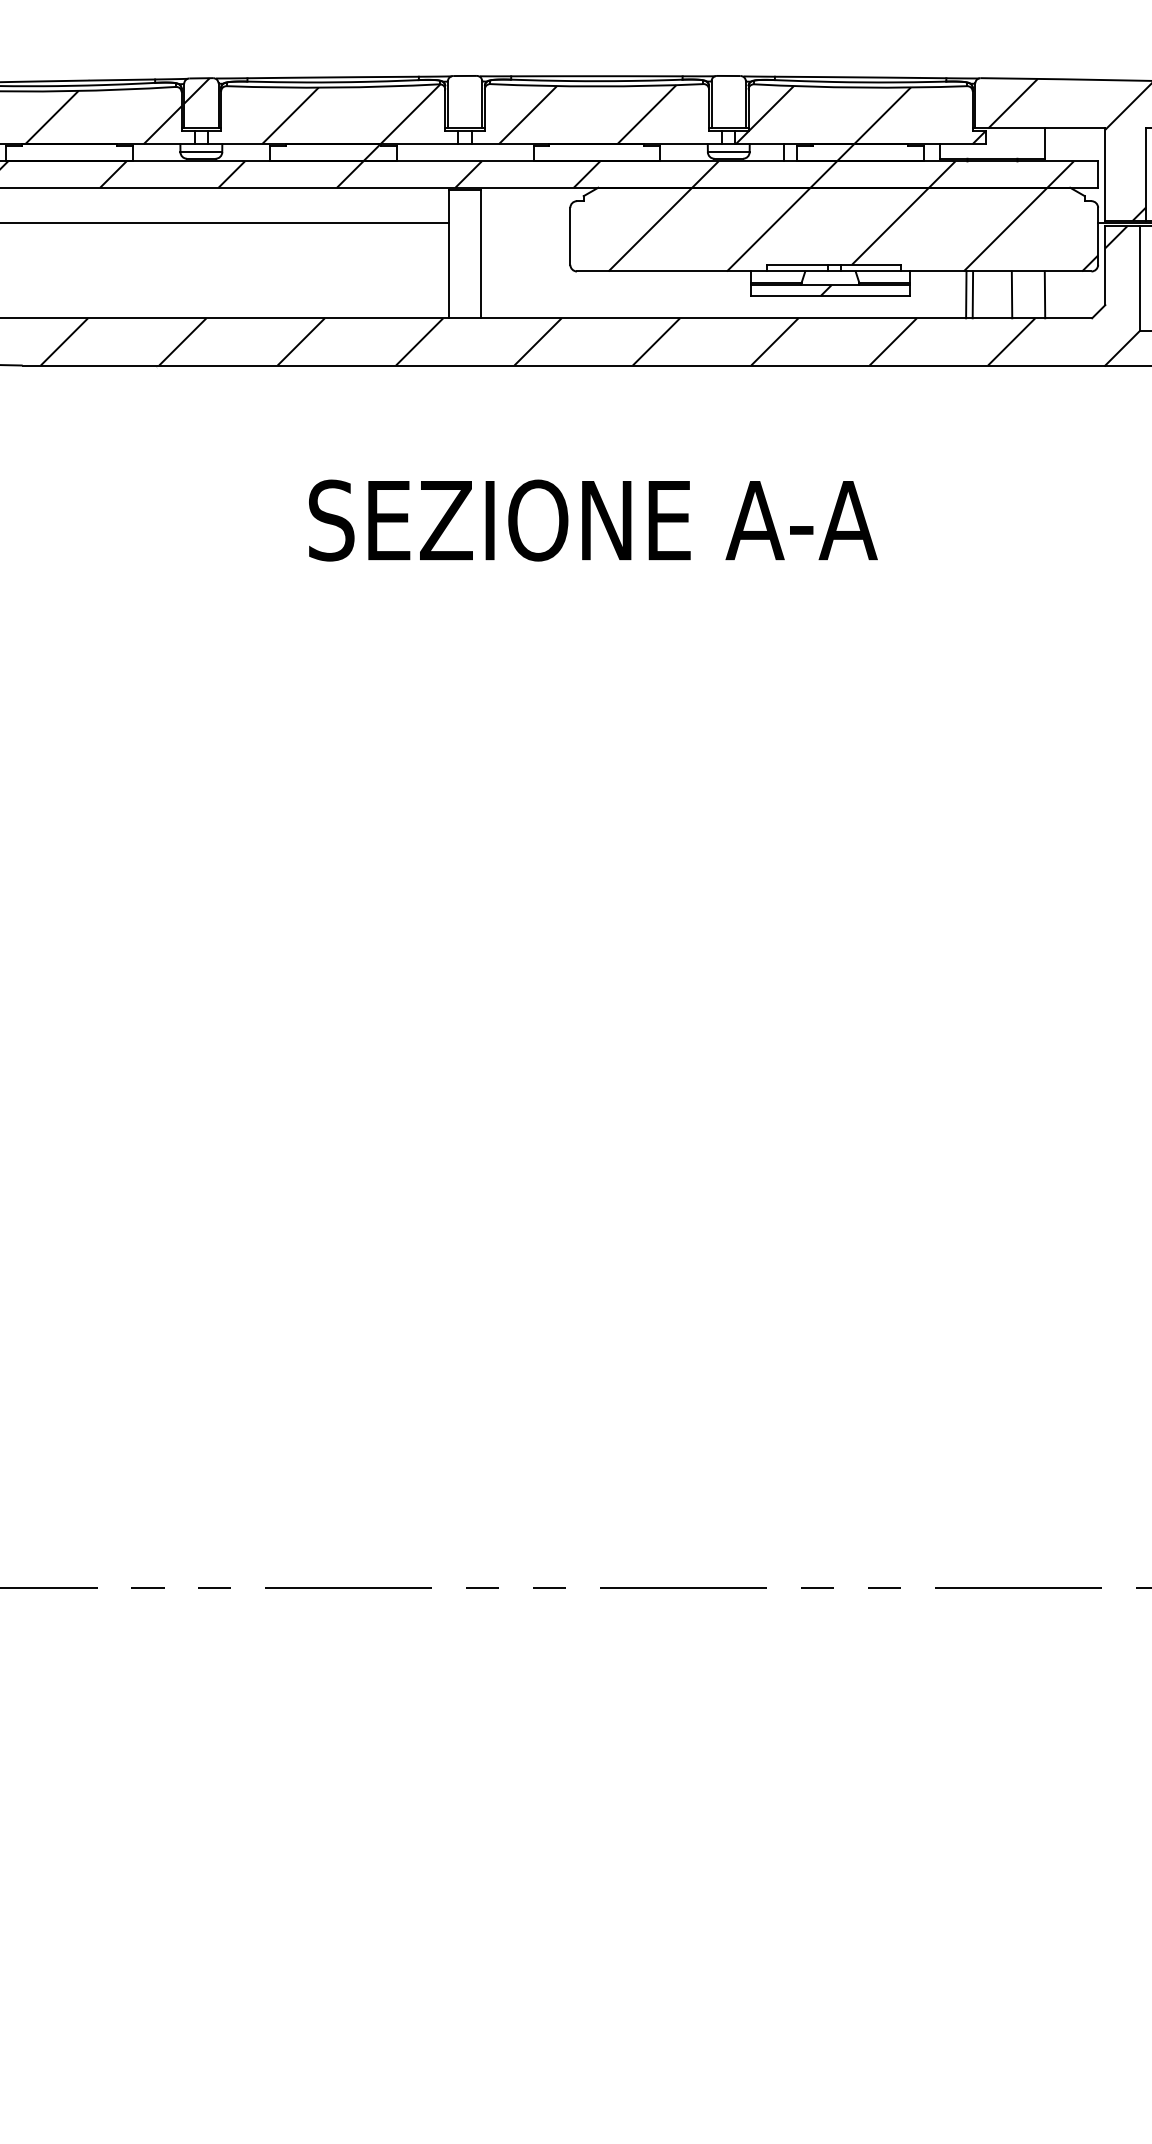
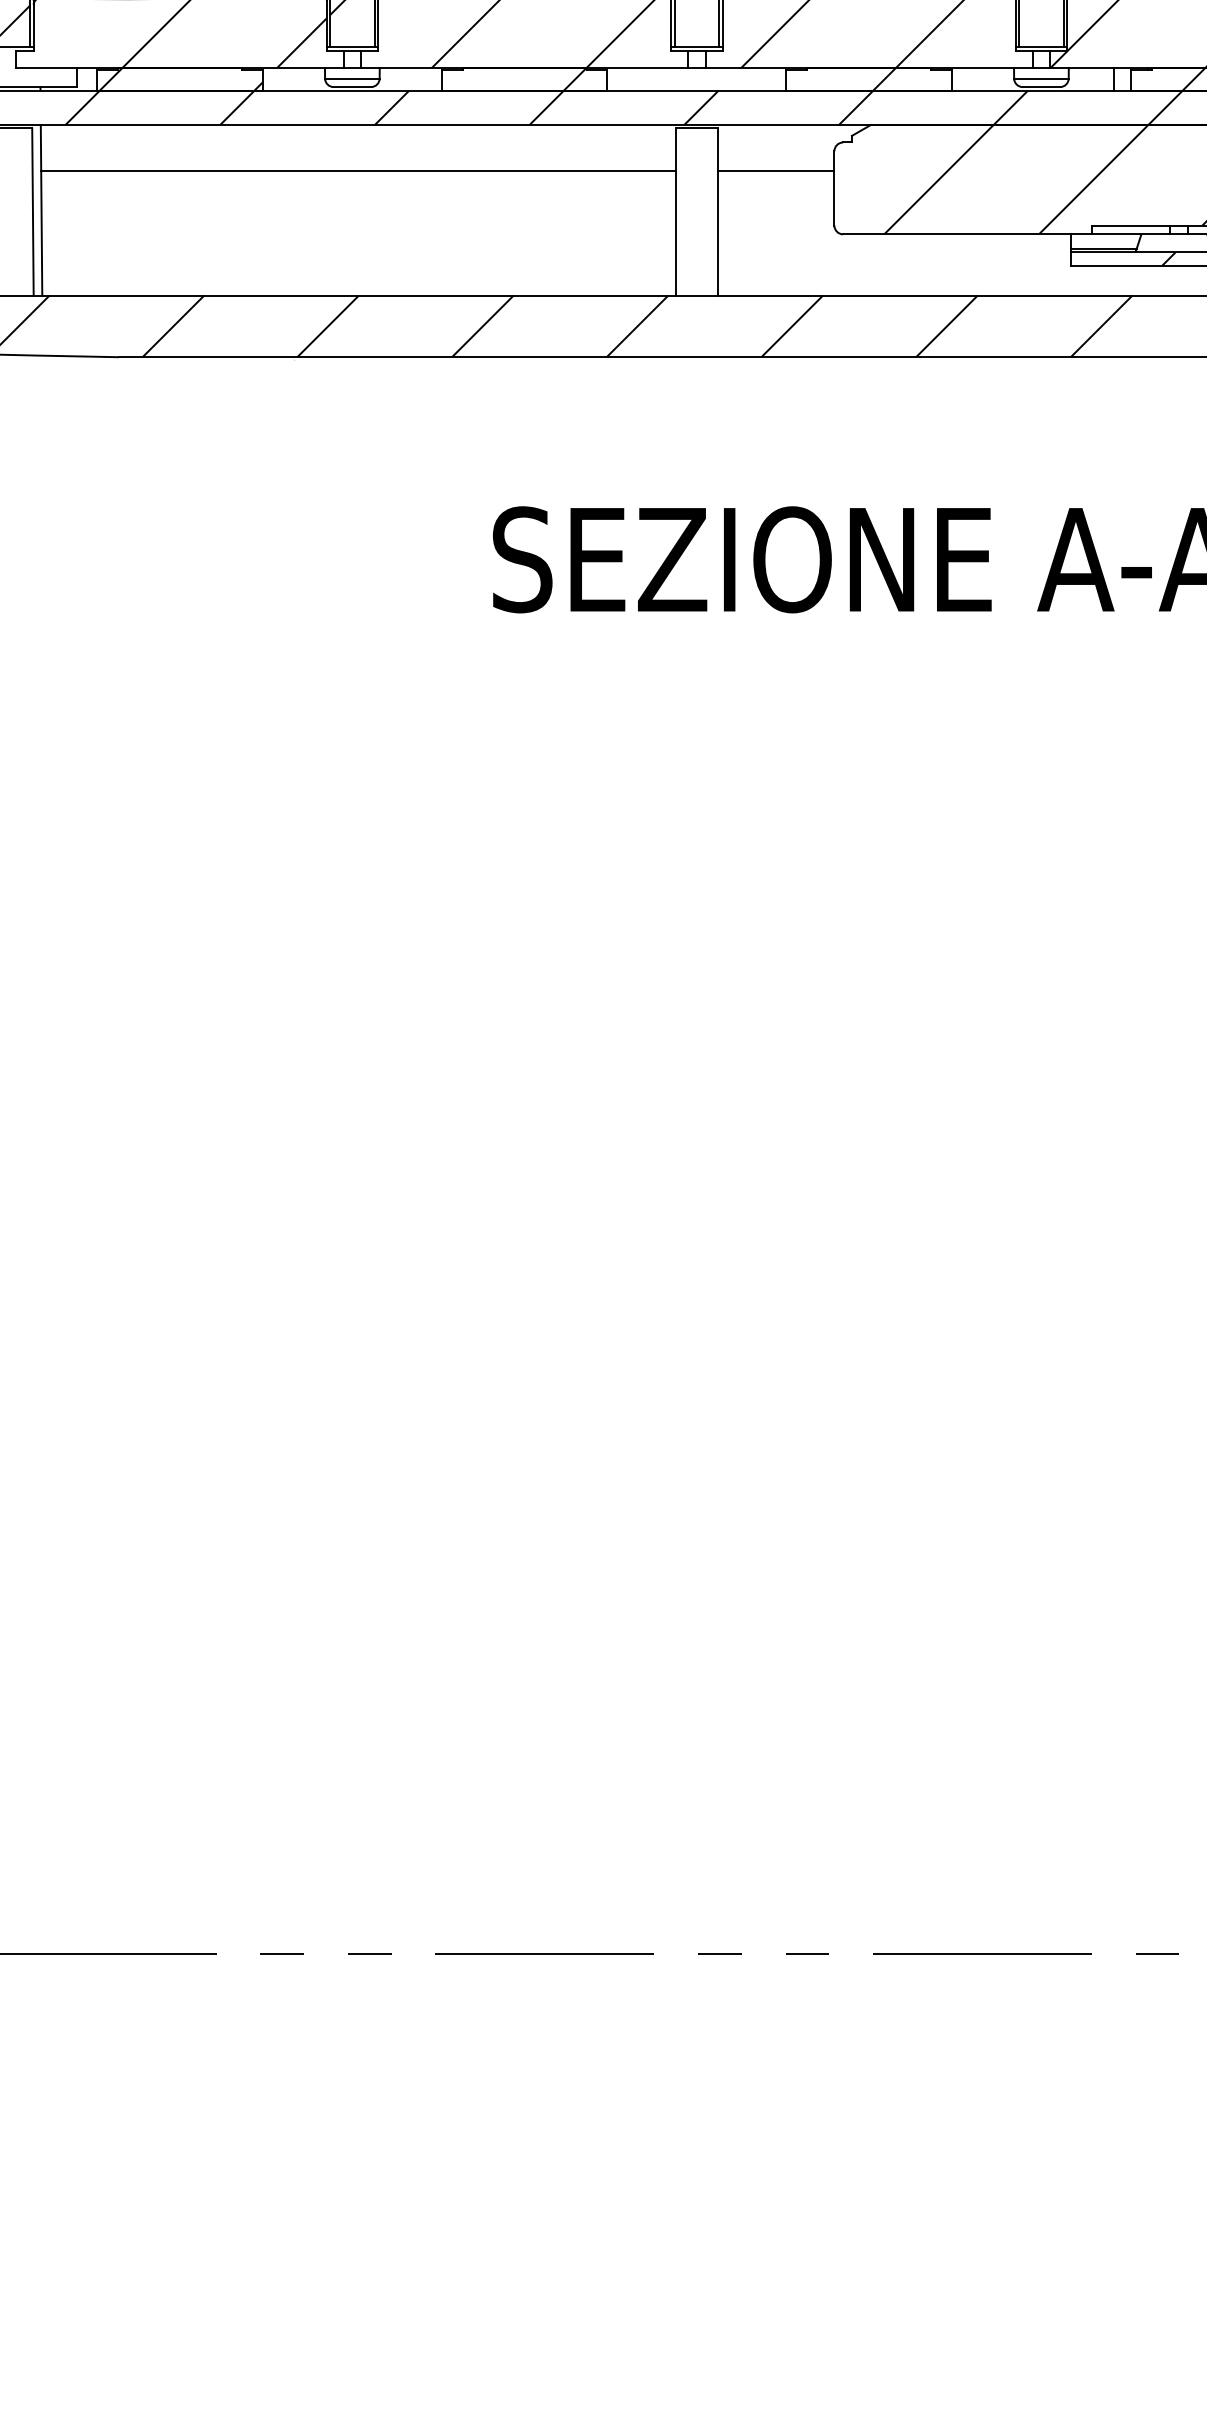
hatch: (70, 152) -> (181, 78), added
hatch: (608, 152) -> (884, 78), added
line: (525, 223) -> (775, 171), added

